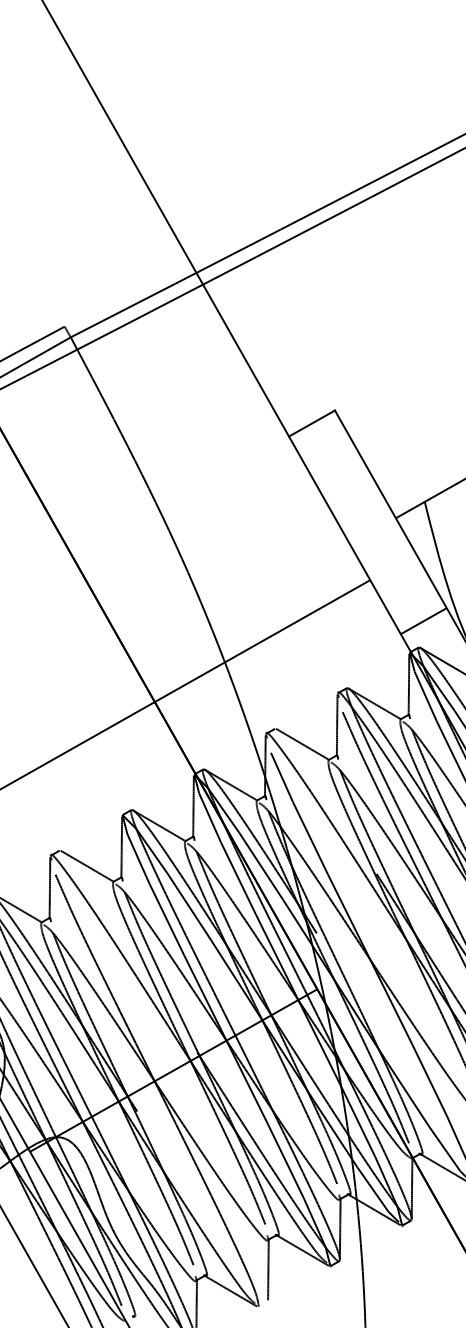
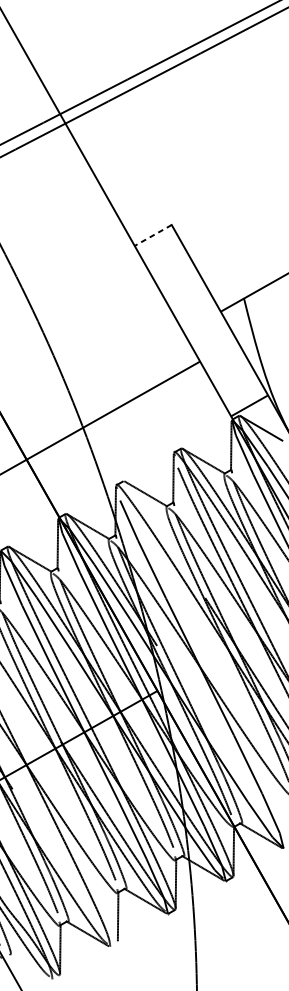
line: (311, 423) -> (152, 235), solid -> dashed
line: (423, 621) -> (249, 406), moved

